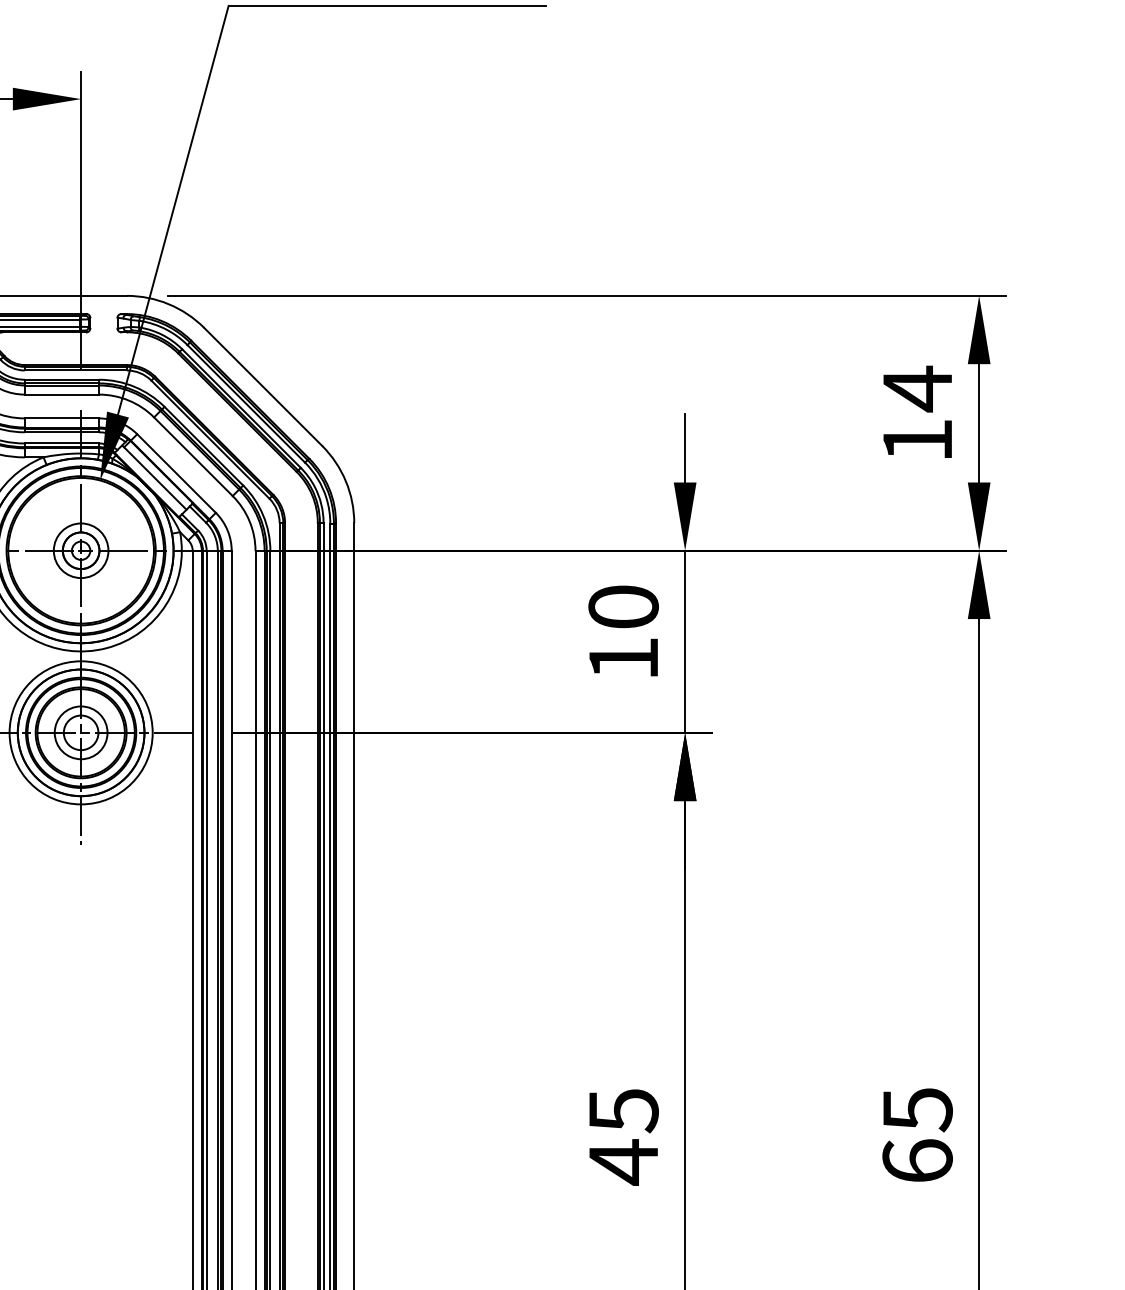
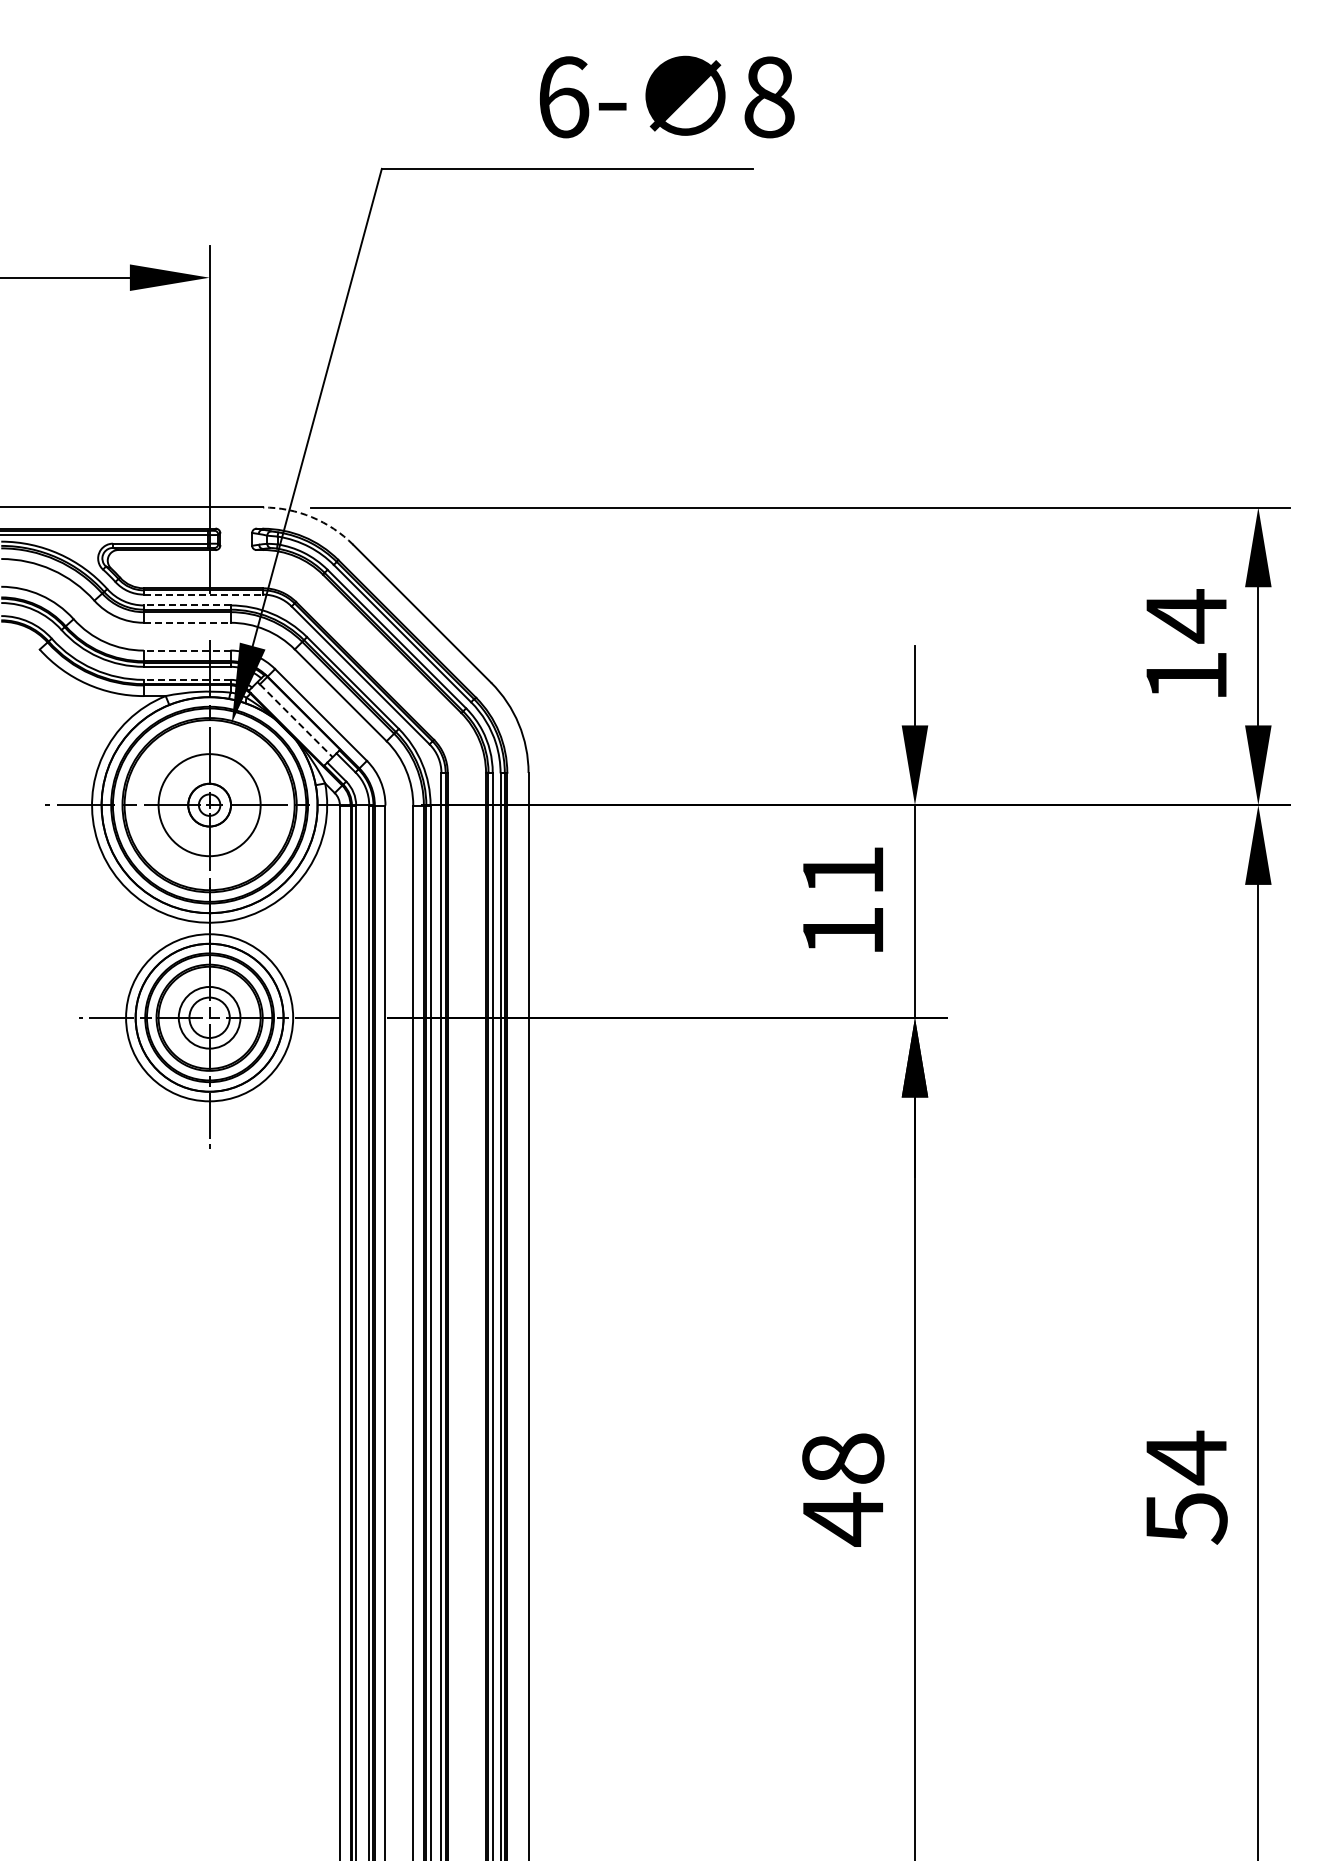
arc: (168, 304) -> (311, 517), solid -> dashed
line: (75, 370) -> (203, 594), solid -> dashed
line: (61, 379) -> (186, 605), solid -> dashed
line: (62, 394) -> (187, 622), solid -> dashed
line: (61, 418) -> (186, 650), solid -> dashed
line: (61, 443) -> (186, 679), solid -> dashed
line: (155, 478) -> (296, 720), solid -> dashed
circle: (81, 551) -> (209, 805), size x1.6
text: (623, 606) -> (843, 870), 10 -> 11
text: (623, 1111) -> (843, 1459), 45 -> 48
text: (917, 1135) -> (1186, 1487), 65 -> 54

